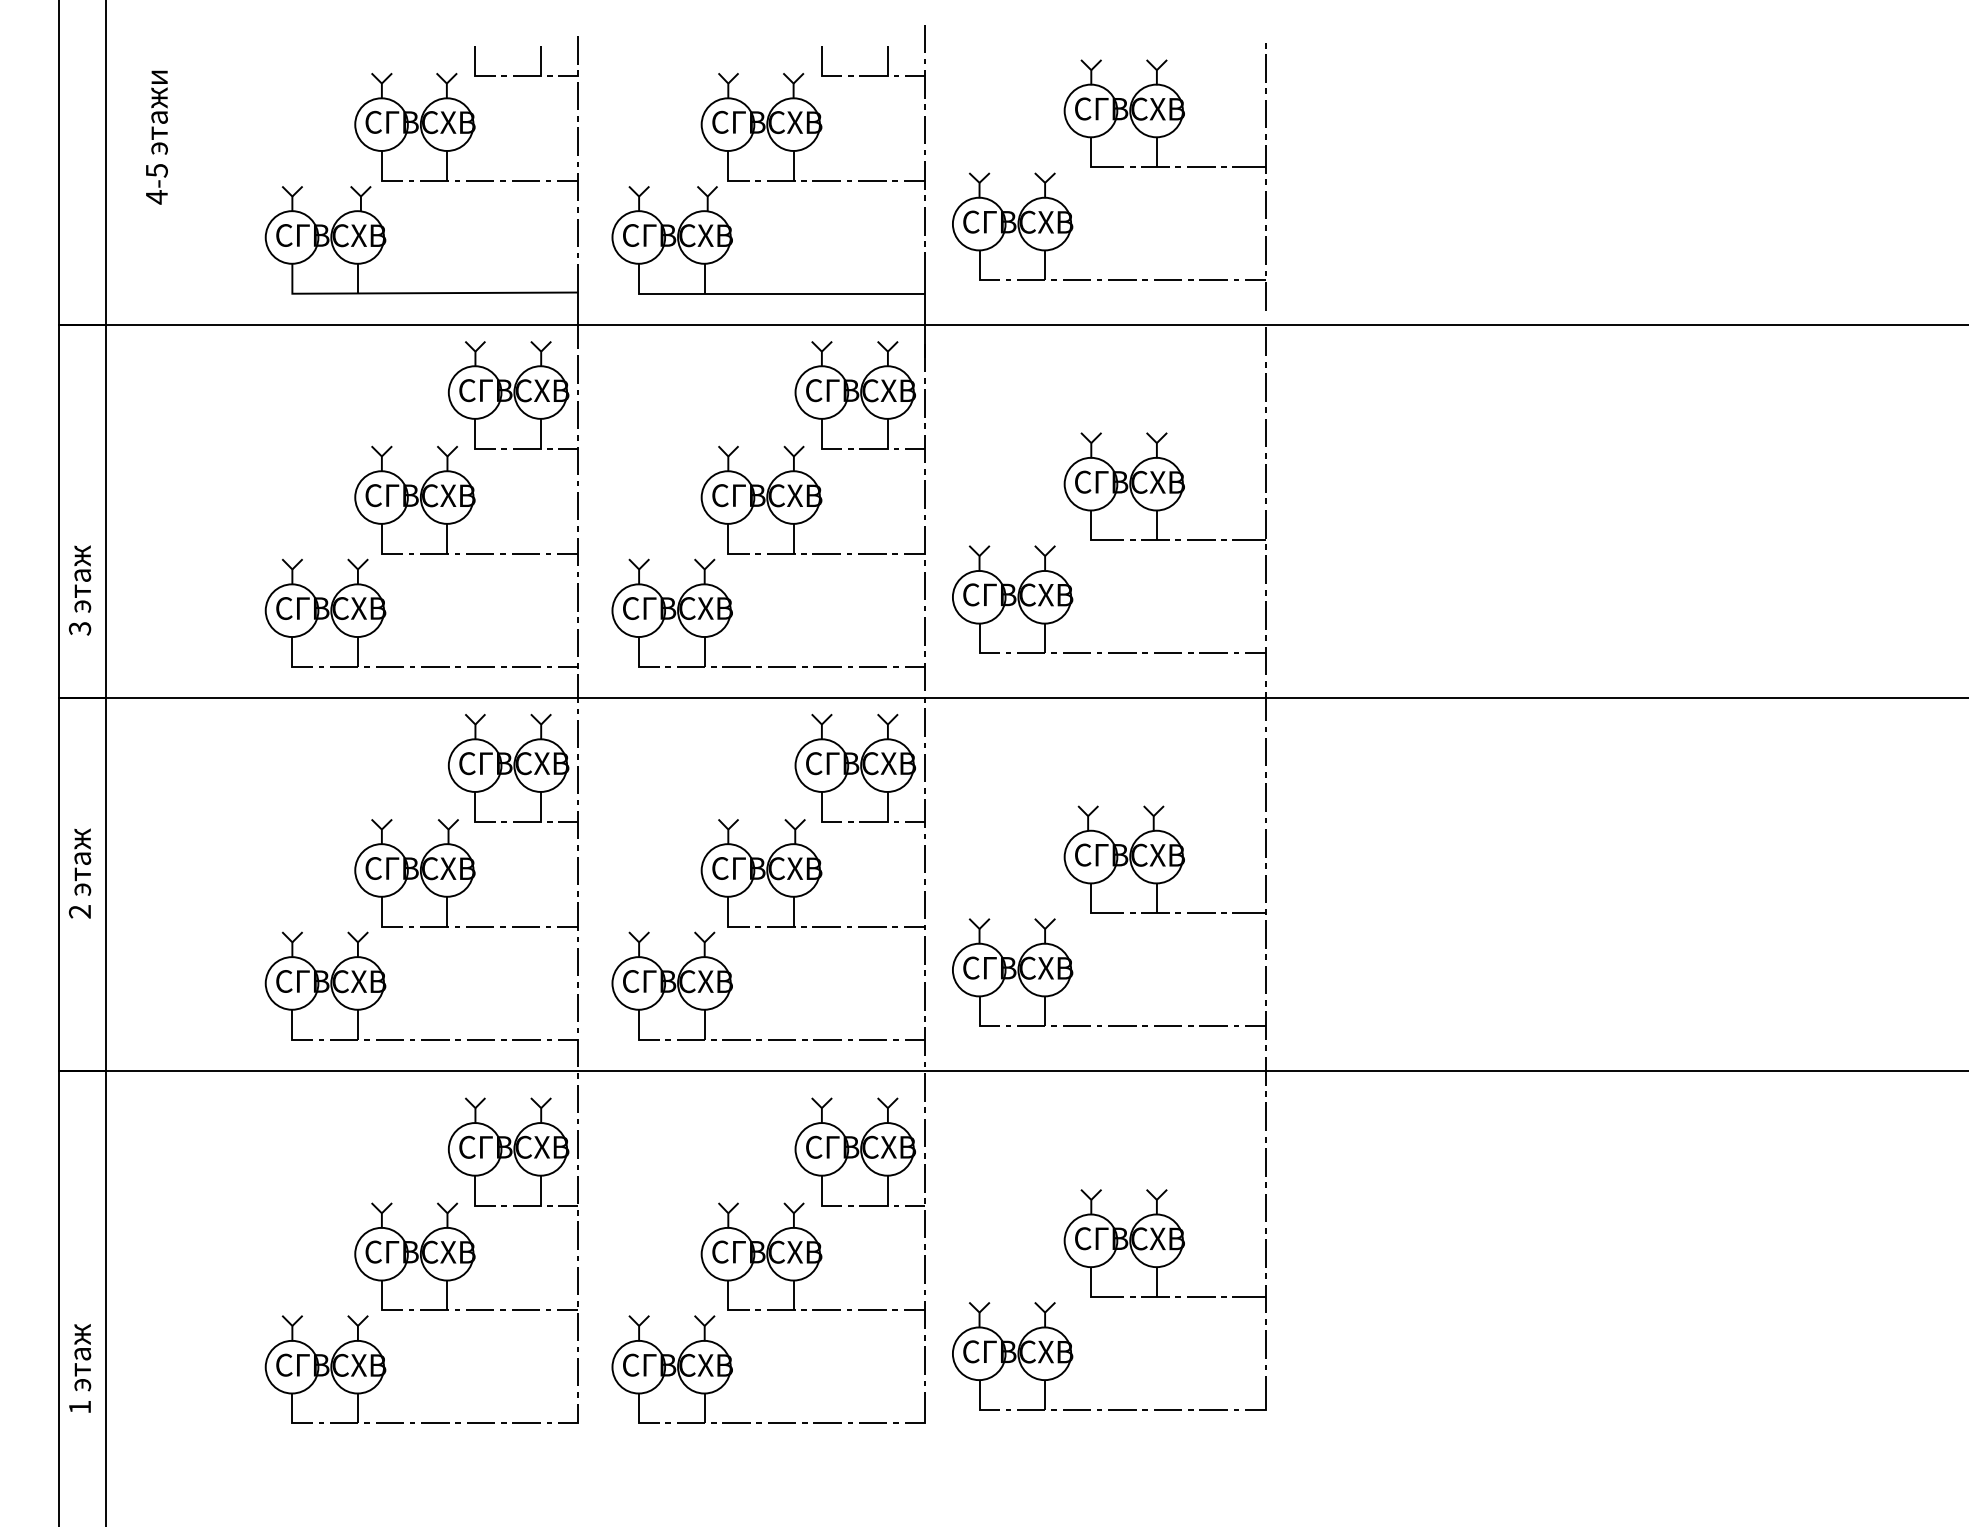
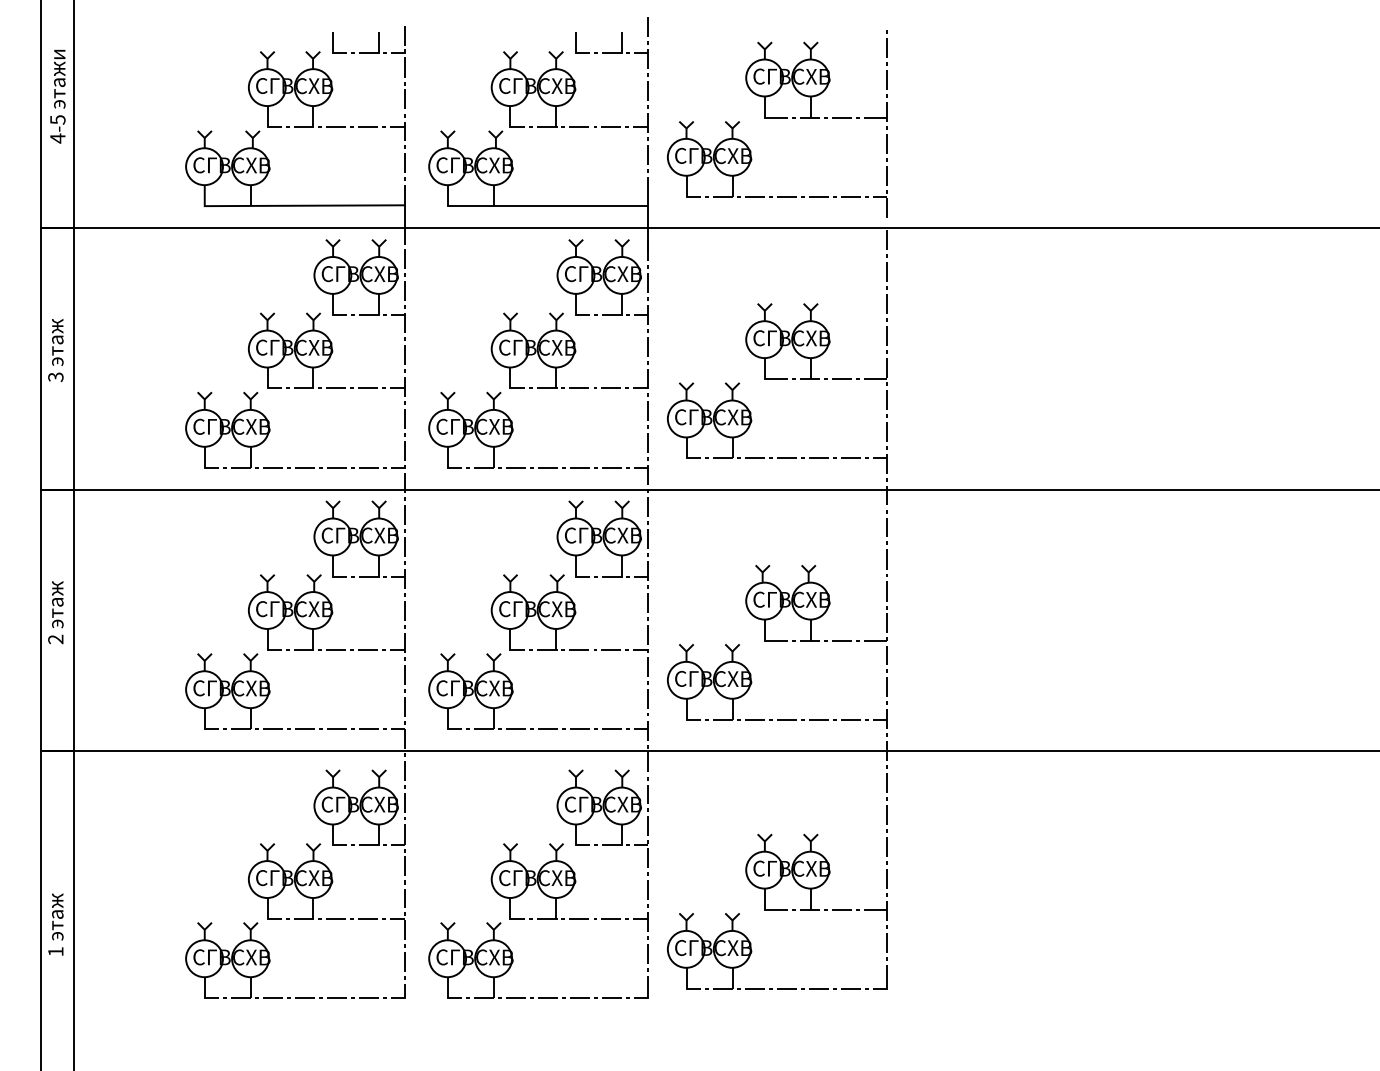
text: (156, 137) -> (57, 96), moved
text: (80, 590) -> (56, 350), moved
text: (80, 1368) -> (56, 924), moved

